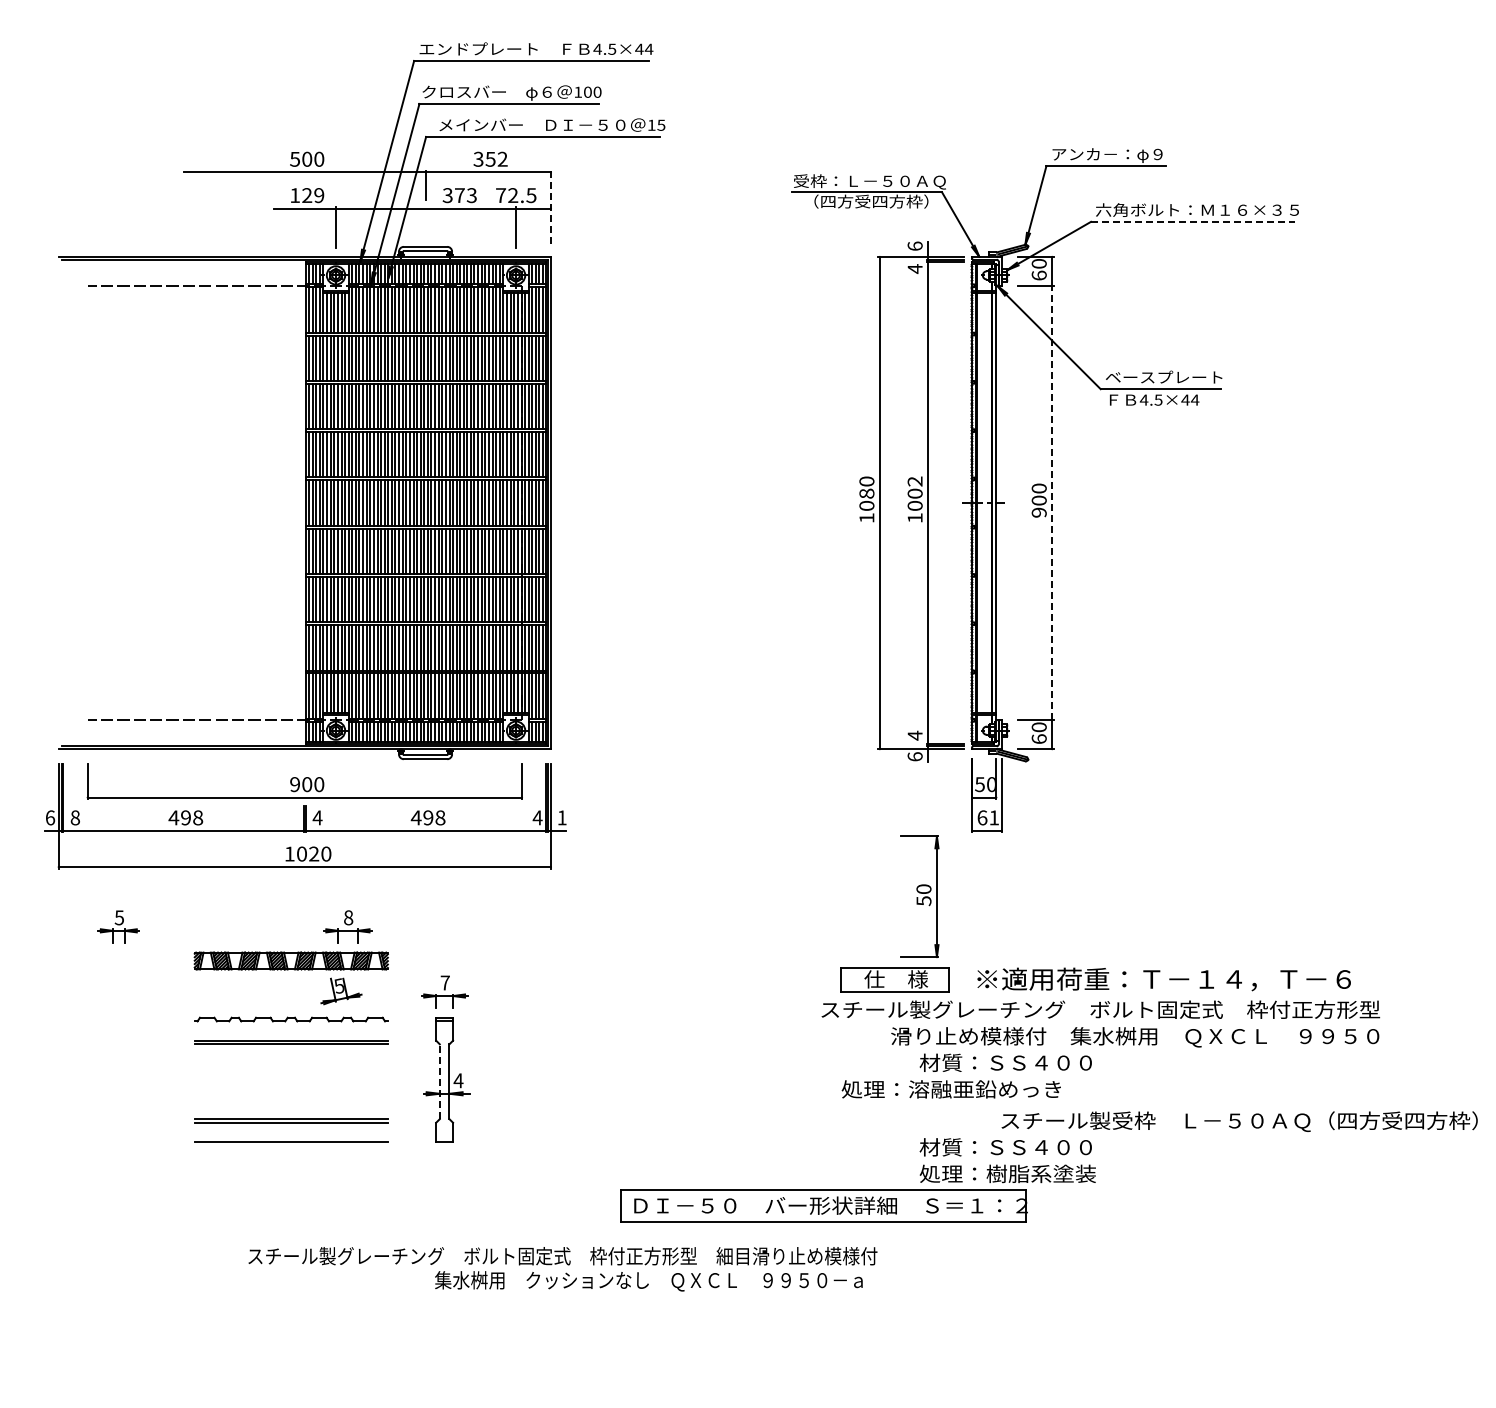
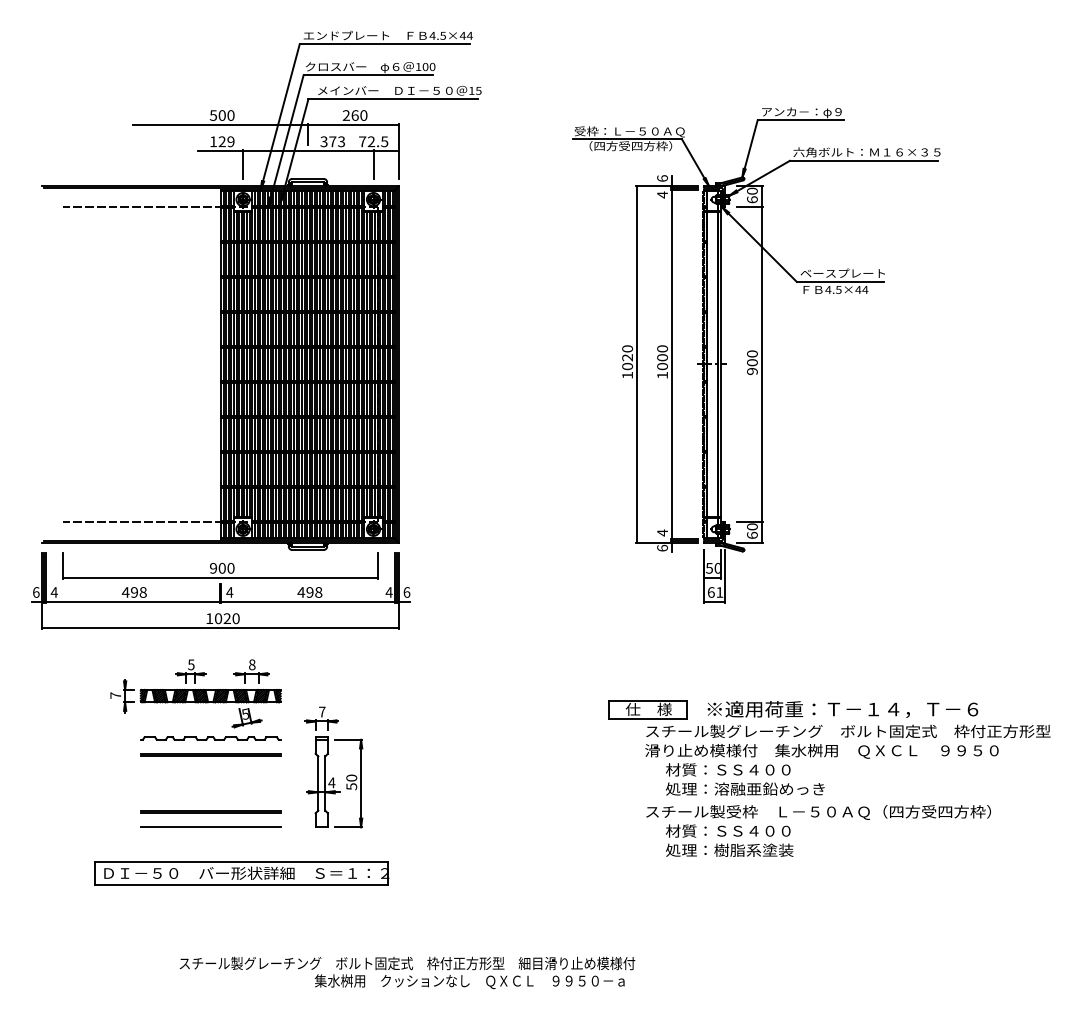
text: (490, 158) -> (355, 114), 352 -> 260
line: (551, 209) -> (399, 151), dashed -> solid
line: (1193, 221) -> (864, 160), dashed -> solid
text: (914, 481) -> (662, 348), 1002 -> 1000
text: (866, 493) -> (627, 357), 1080 -> 1020
line: (1052, 502) -> (762, 364), dashed -> solid
text: (75, 817) -> (54, 592), 8 -> 4
text: (561, 817) -> (406, 592), 1 -> 6
part: (919, 896) -> (348, 783), moved
part: (118, 926) -> (190, 671), moved
part: (168, 960) -> (121, 695), added
text: (1100, 1009) -> (848, 731), moved
line: (439, 1081) -> (318, 783), dashed -> solid
text: (950, 1089) -> (744, 789), moved
text: (1239, 1121) -> (818, 812), moved
part: (823, 1205) -> (241, 873), moved
text: (562, 1269) -> (407, 973), moved

